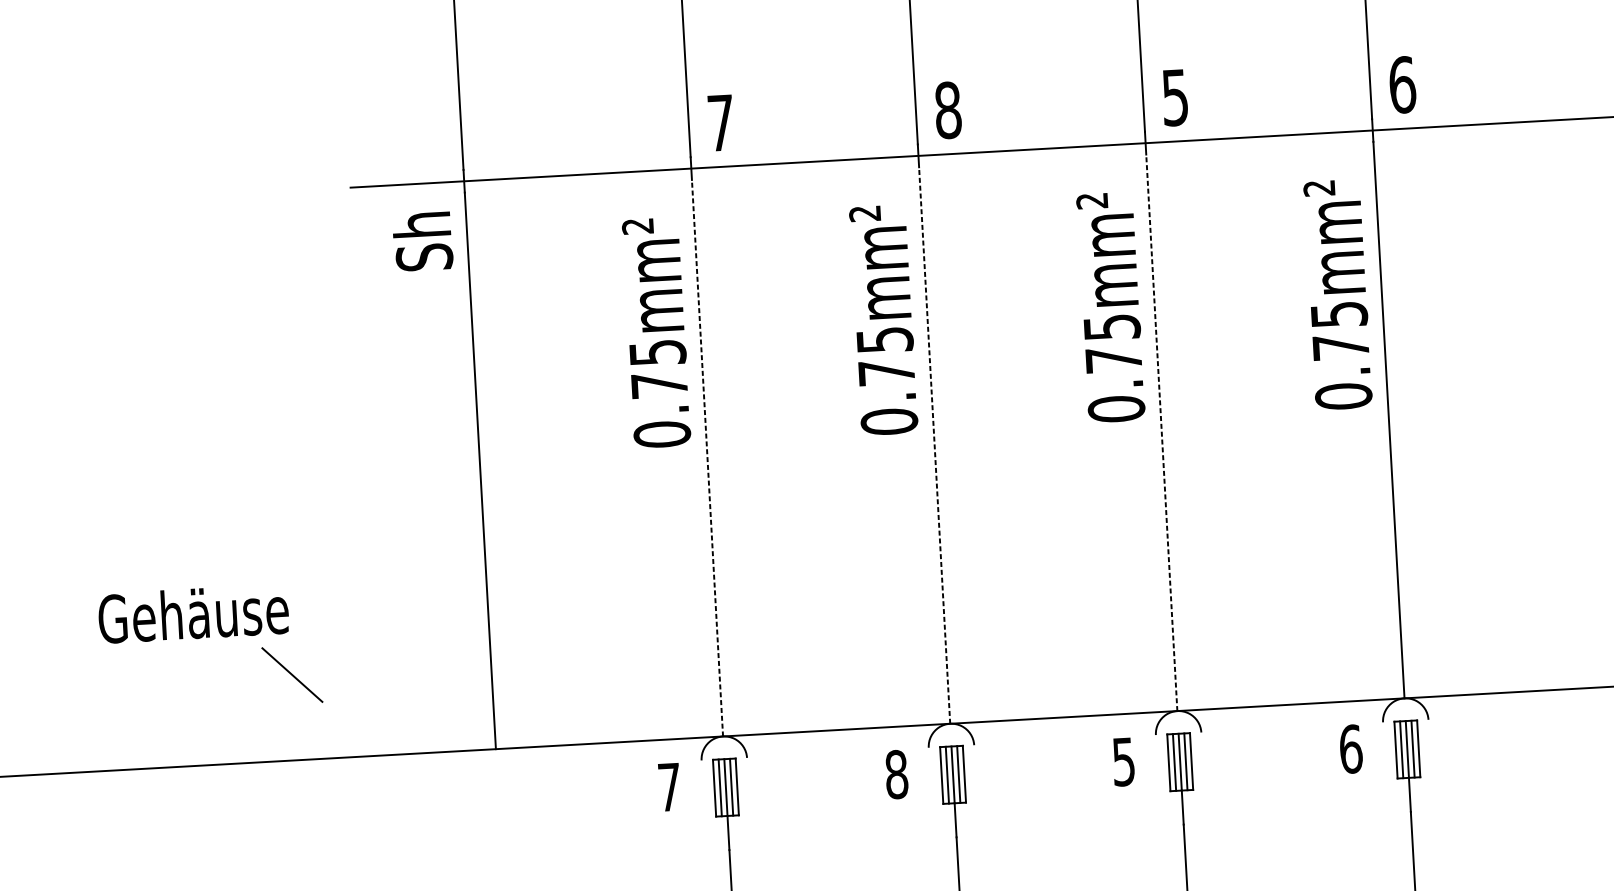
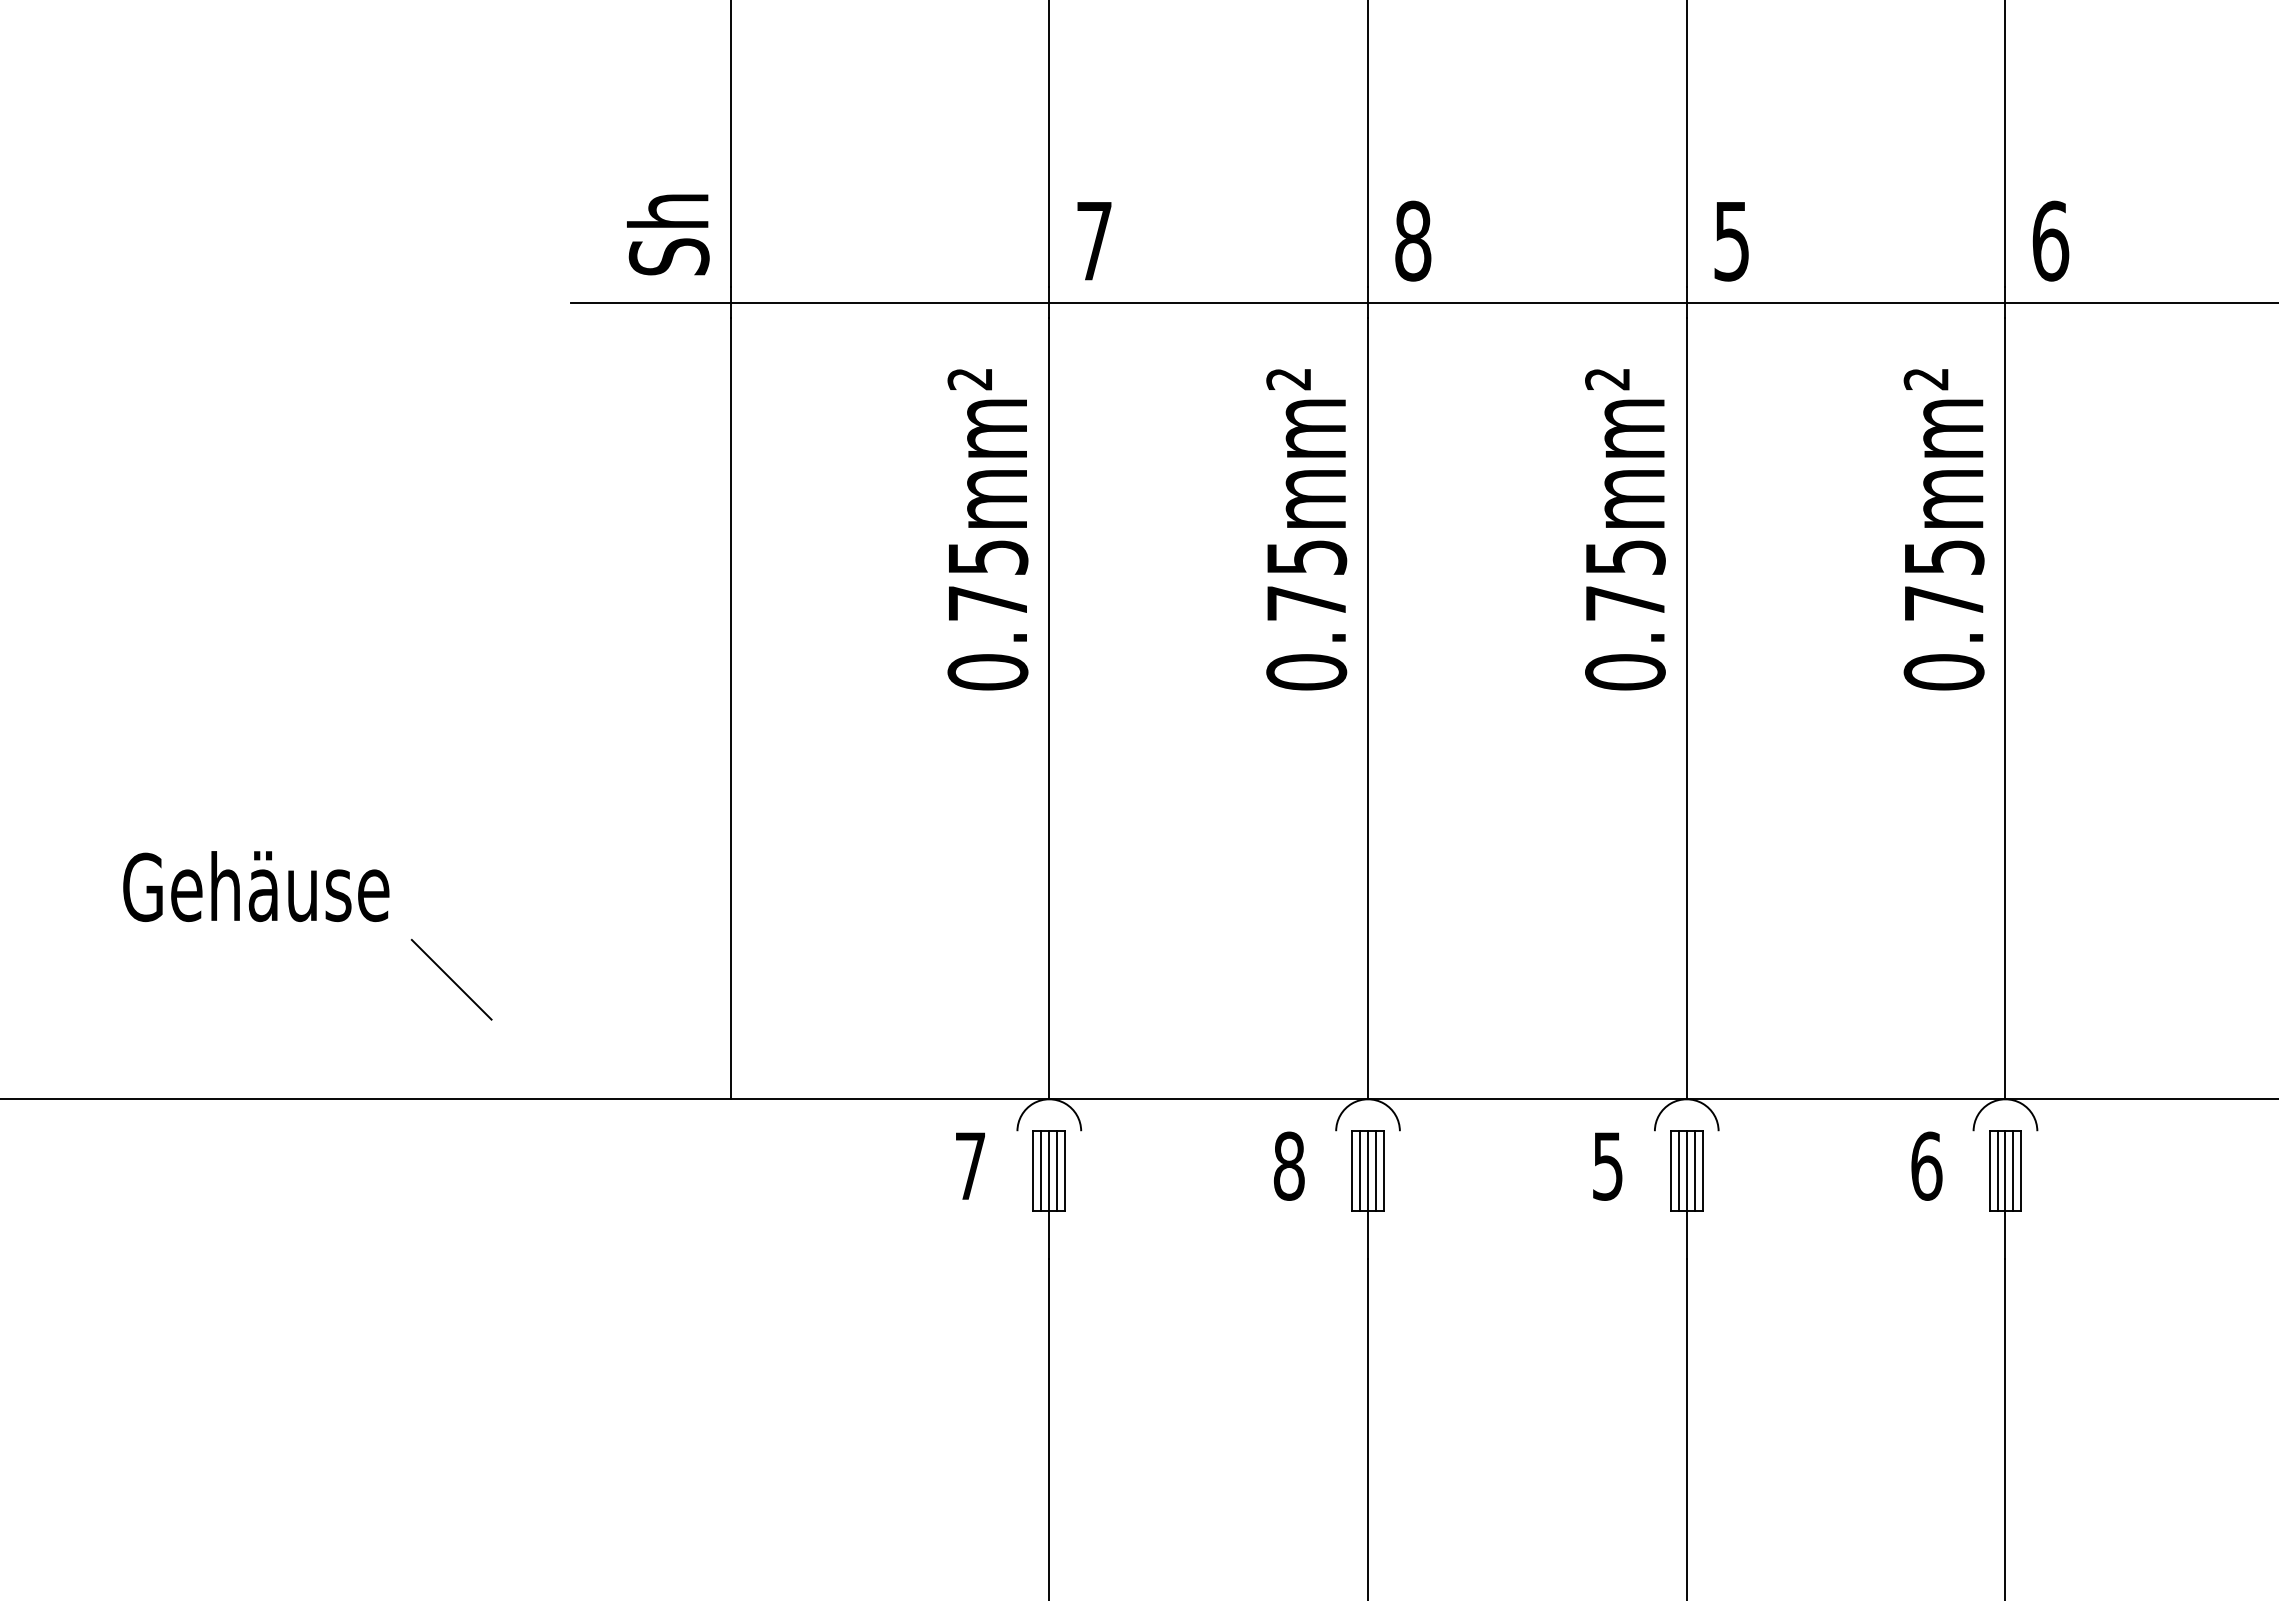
text: (423, 241) -> (668, 234), moved
line: (1161, 432) -> (1686, 708), dashed -> solid
line: (934, 445) -> (1368, 708), dashed -> solid
line: (707, 457) -> (1049, 708), dashed -> solid
text: (193, 613) -> (256, 886), moved

